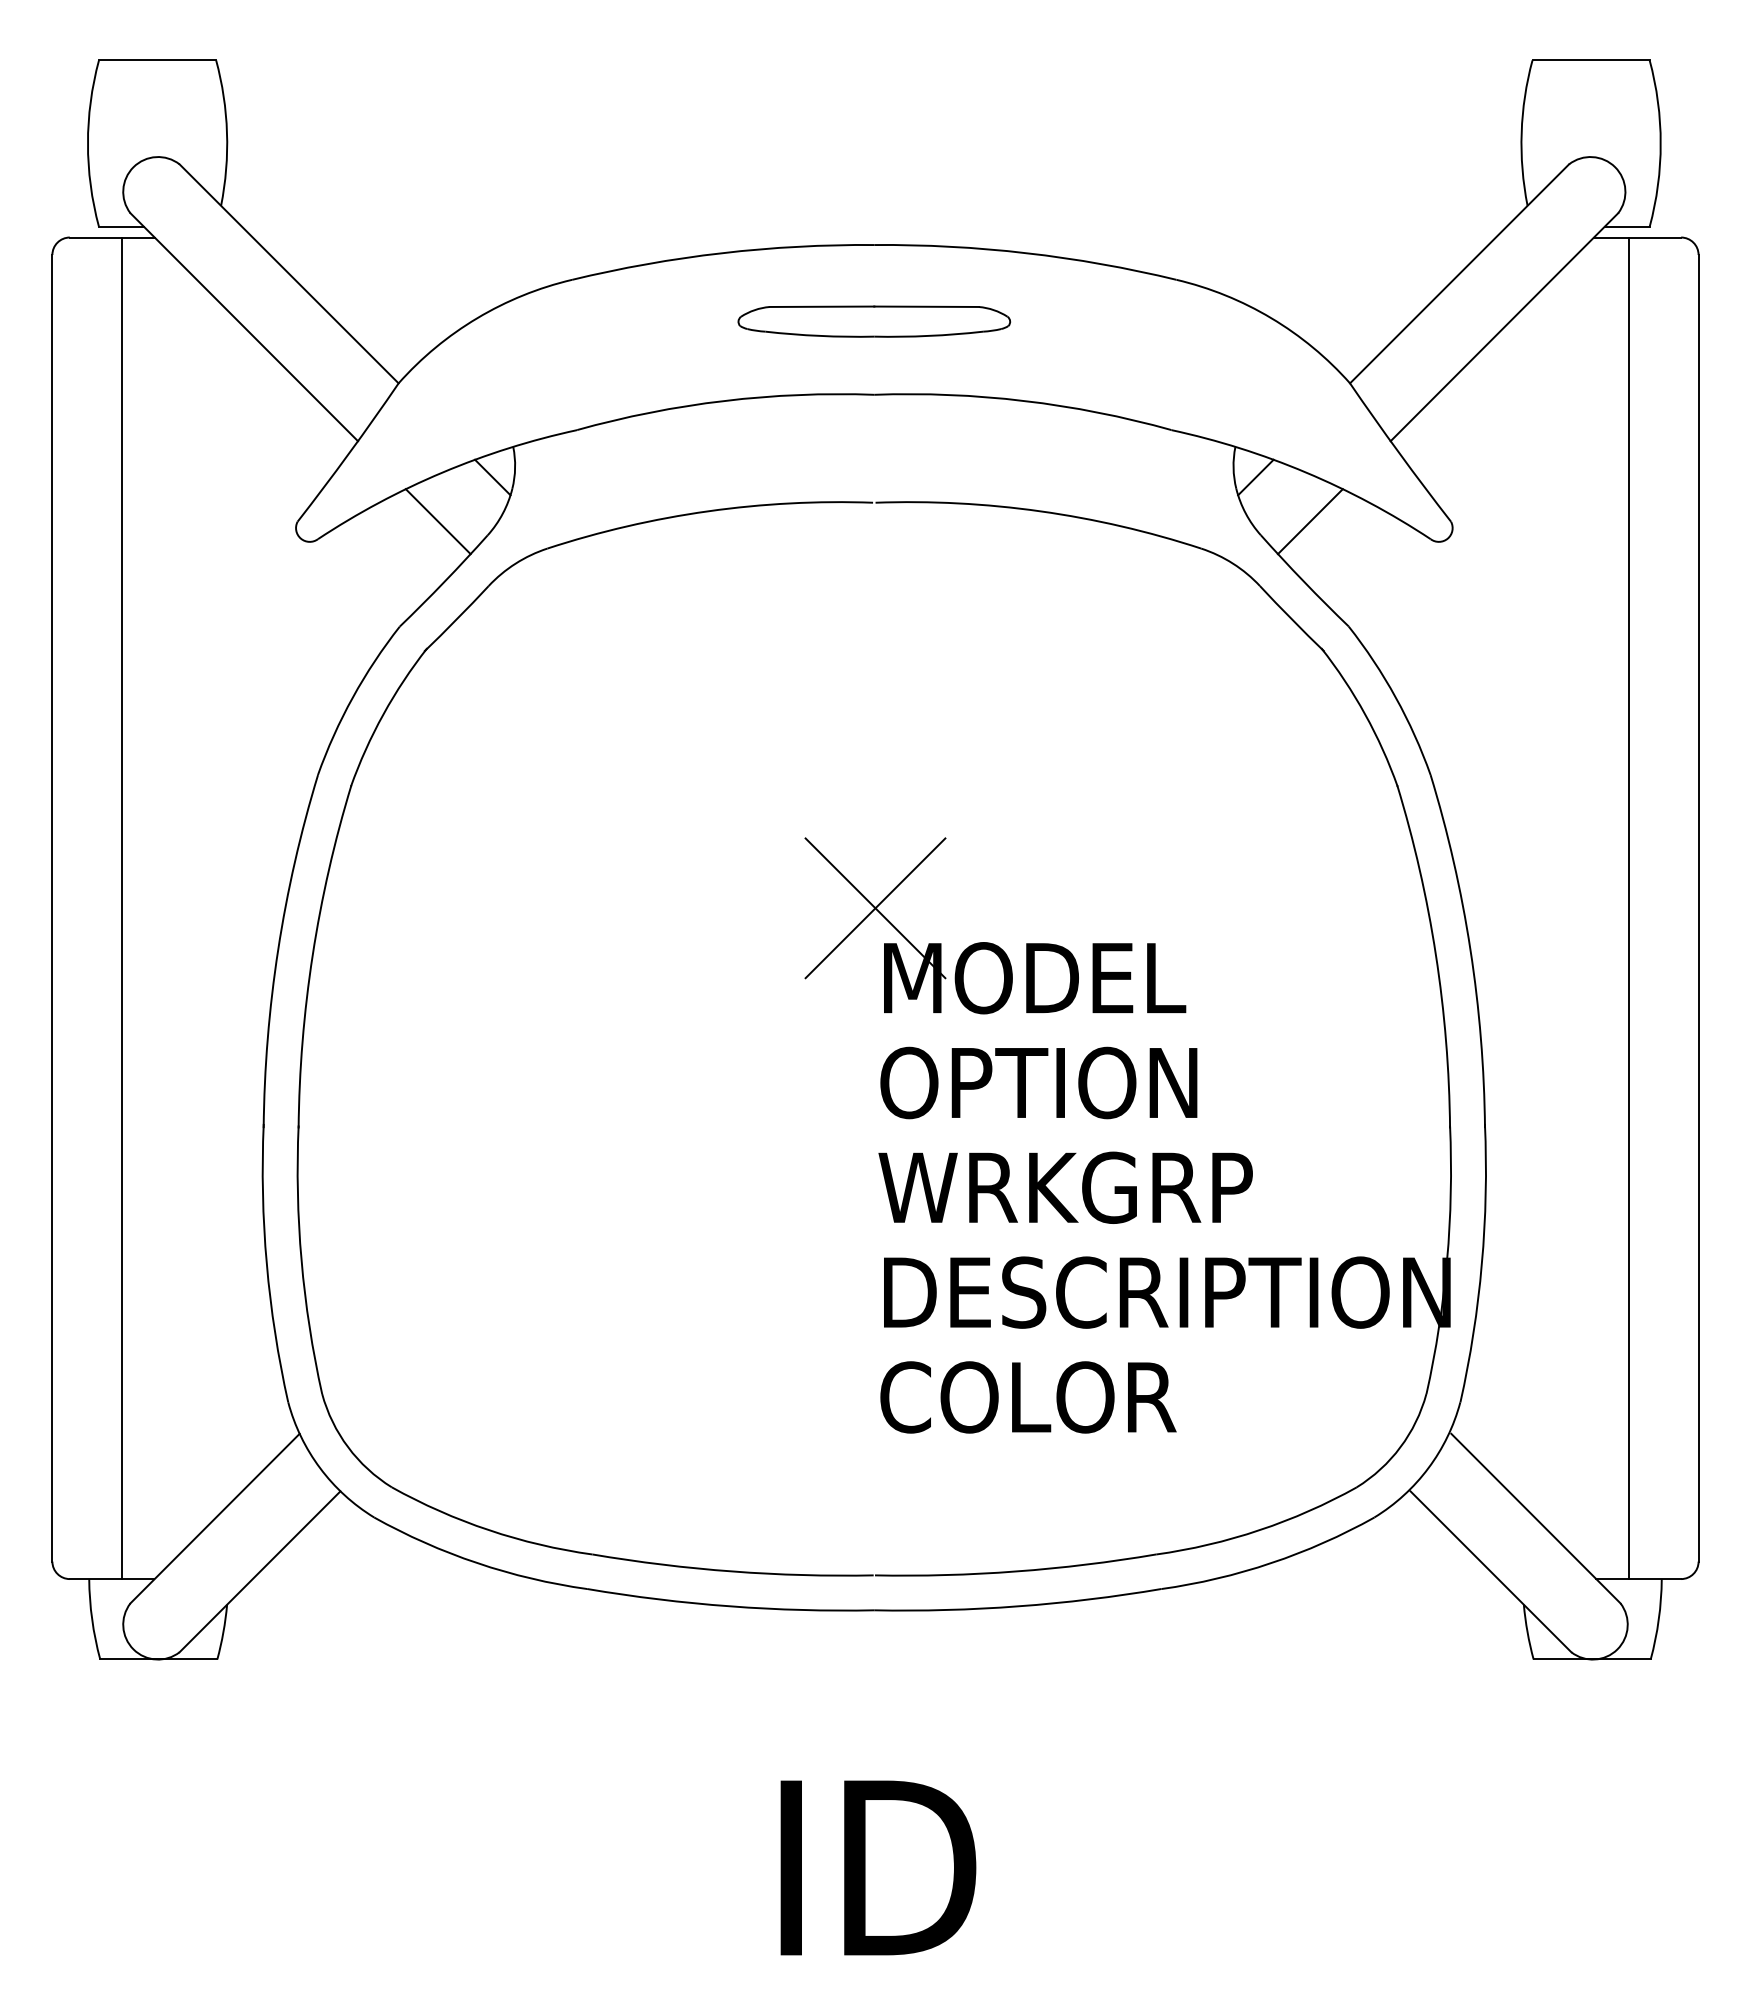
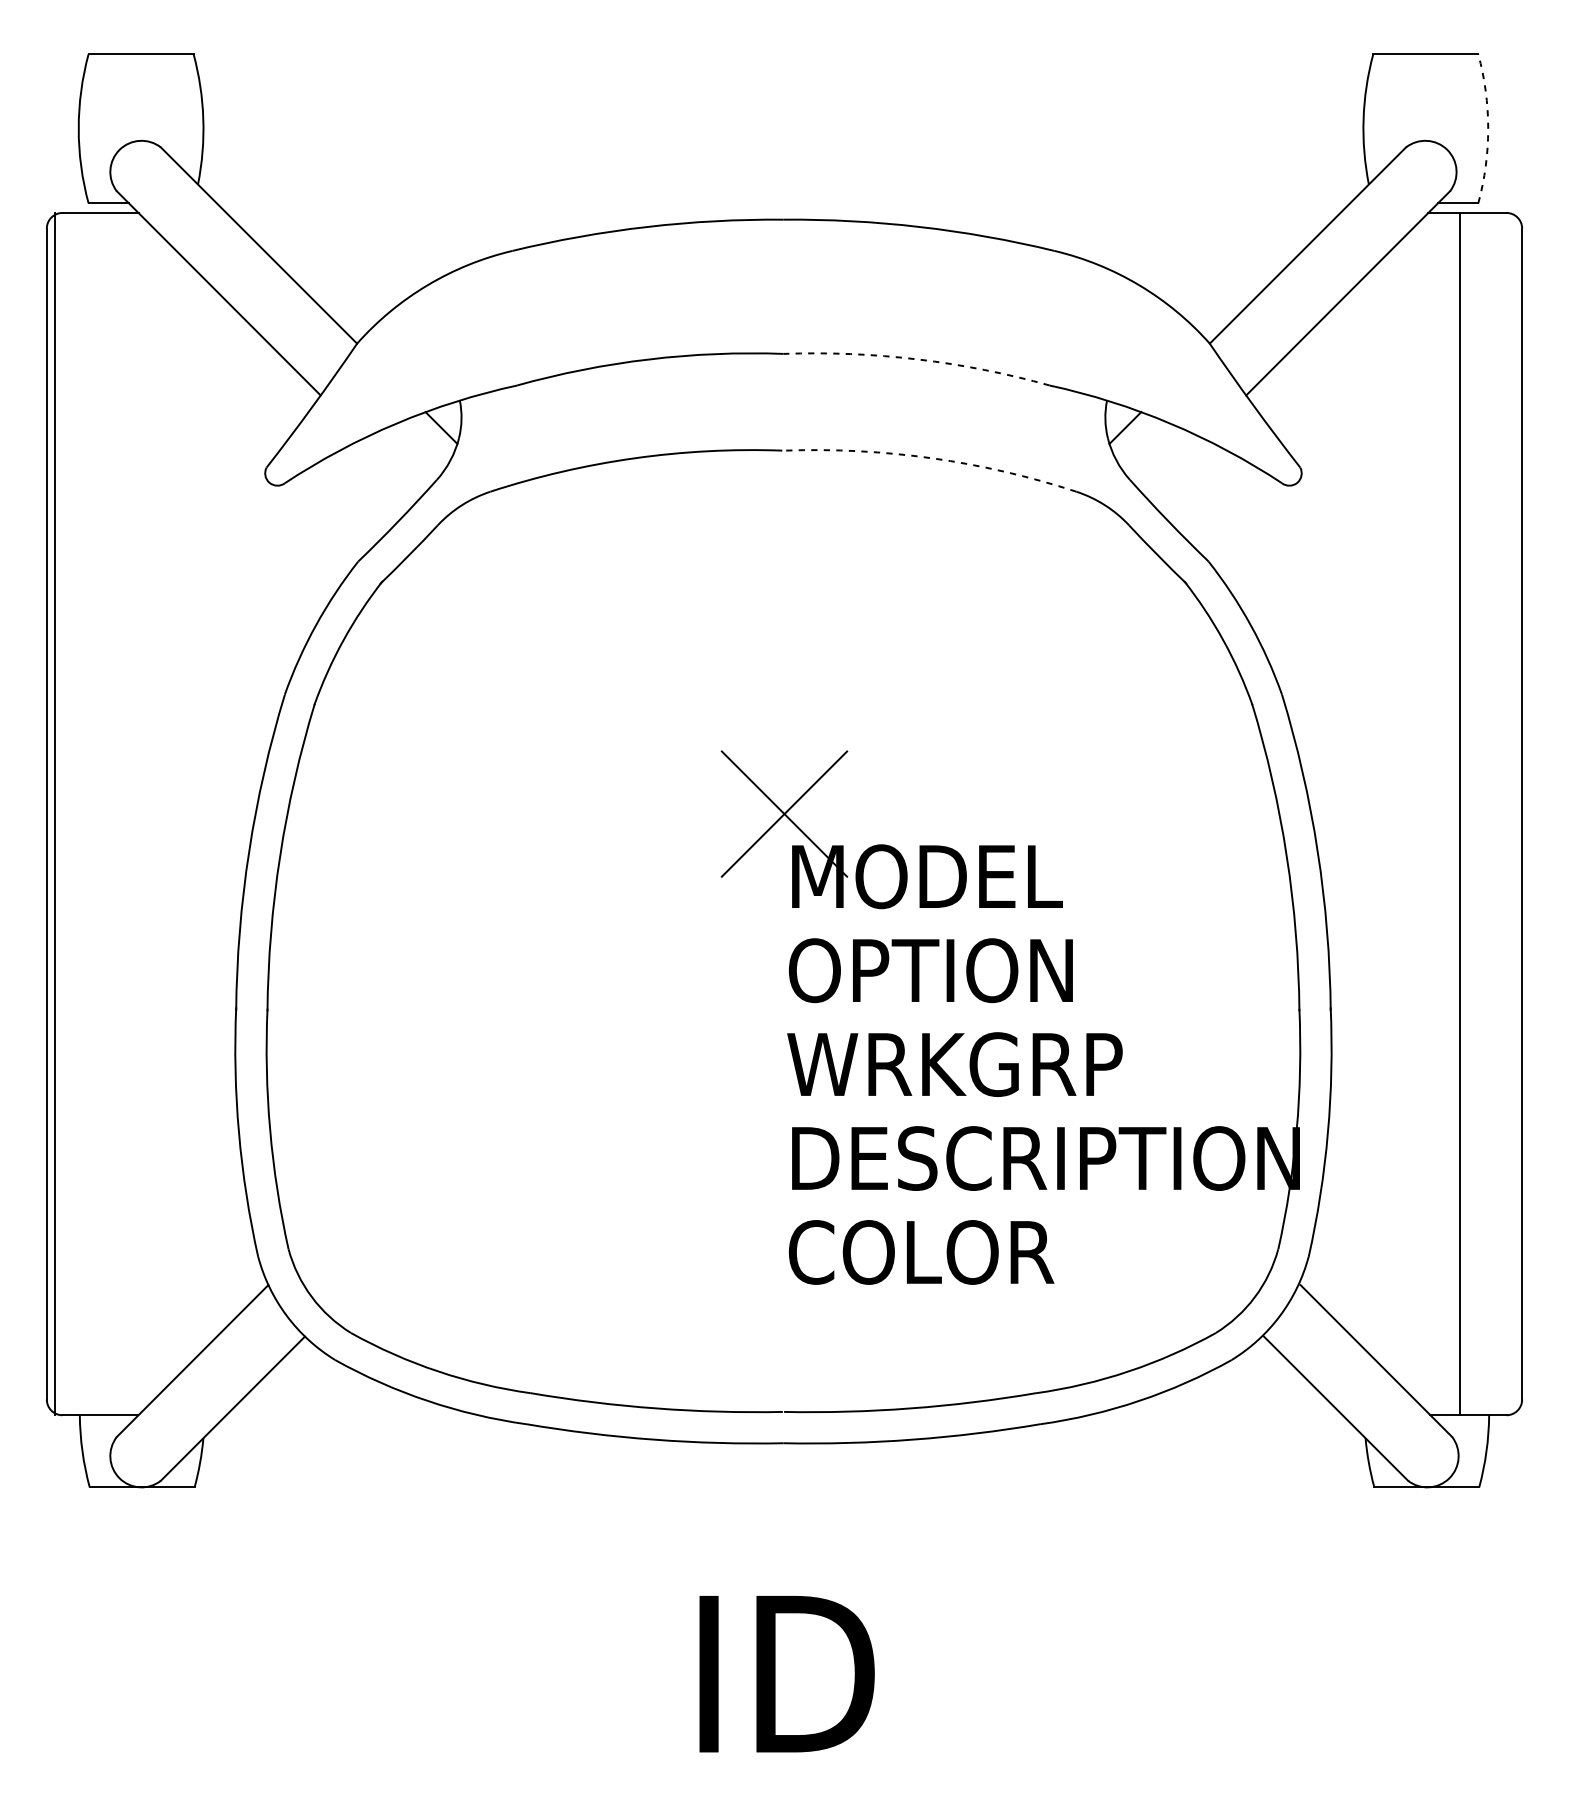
arc: (1660, 143) -> (1488, 128), solid -> dashed
part: (874, 321) -> (783, 288), removed
arc: (1024, 400) -> (918, 359), solid -> dashed
arc: (1040, 511) -> (932, 458), solid -> dashed
line: (437, 521) -> (391, 467), removed
line: (1309, 521) -> (1173, 467), removed
line: (122, 908) -> (54, 814), moved

